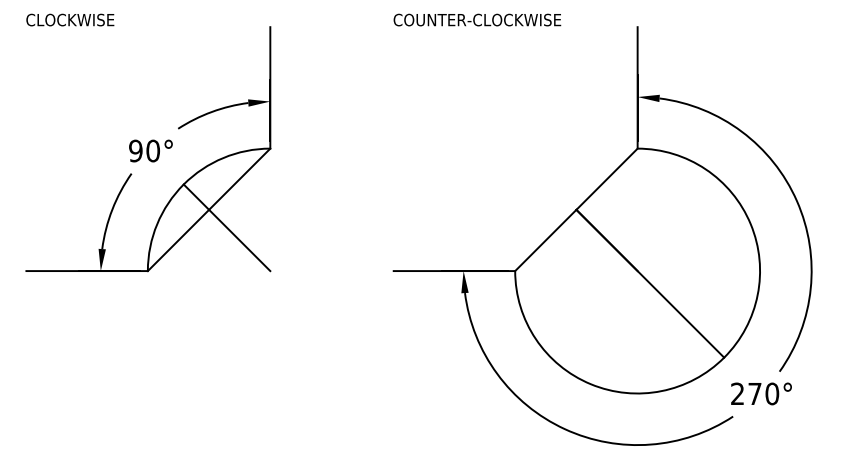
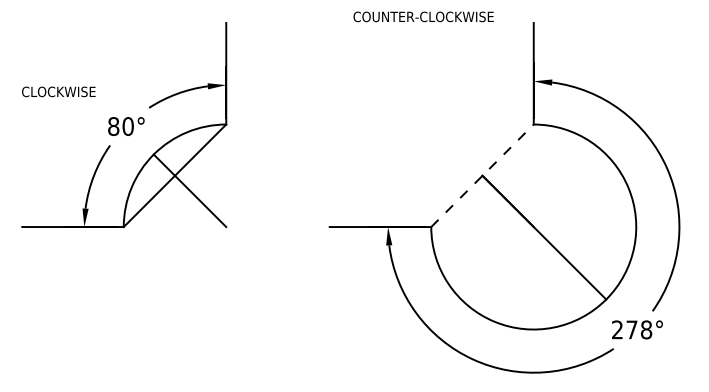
text: (69, 19) -> (58, 91), moved
text: (477, 19) -> (423, 16), moved
text: (135, 150) -> (113, 126), 90° -> 80°
line: (576, 209) -> (482, 175), solid -> dashed
text: (772, 393) -> (646, 329), 270° -> 278°

